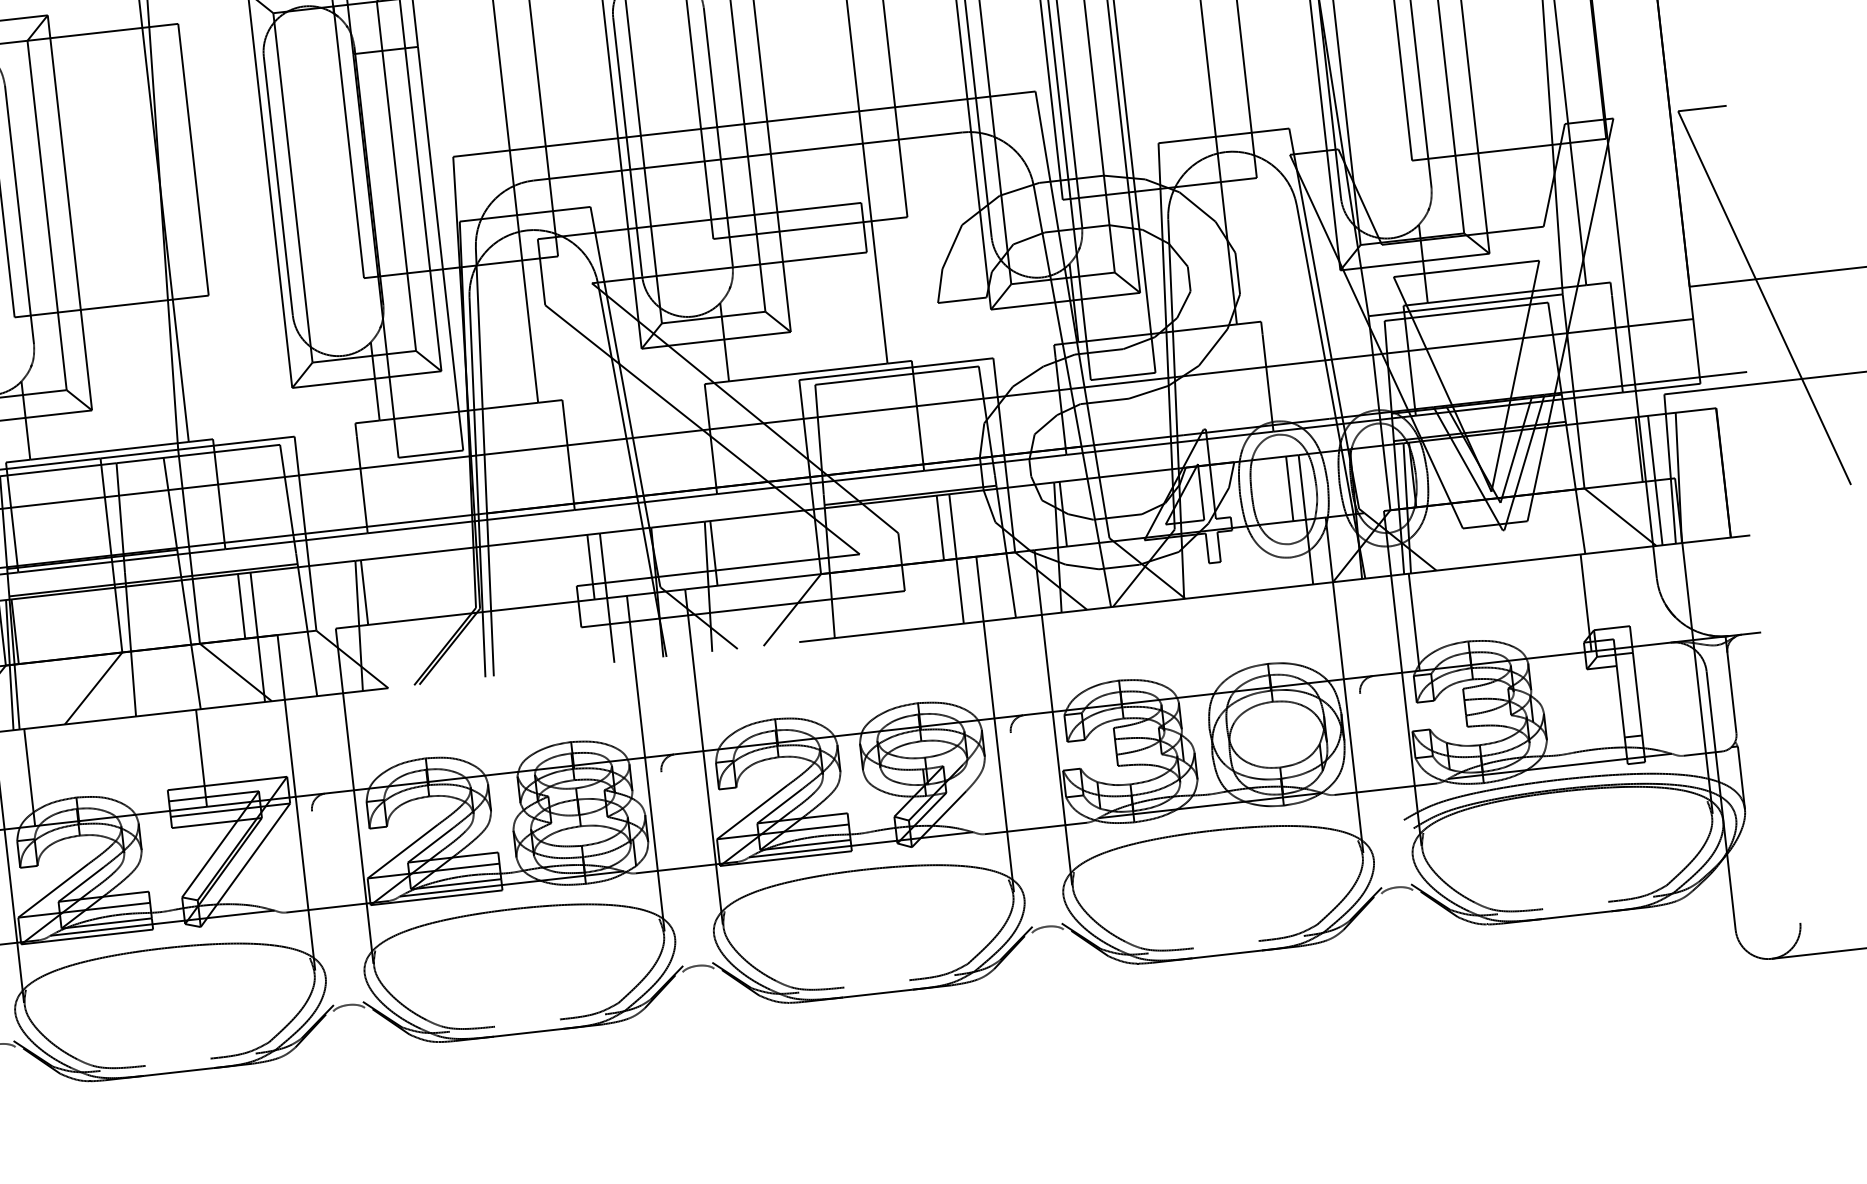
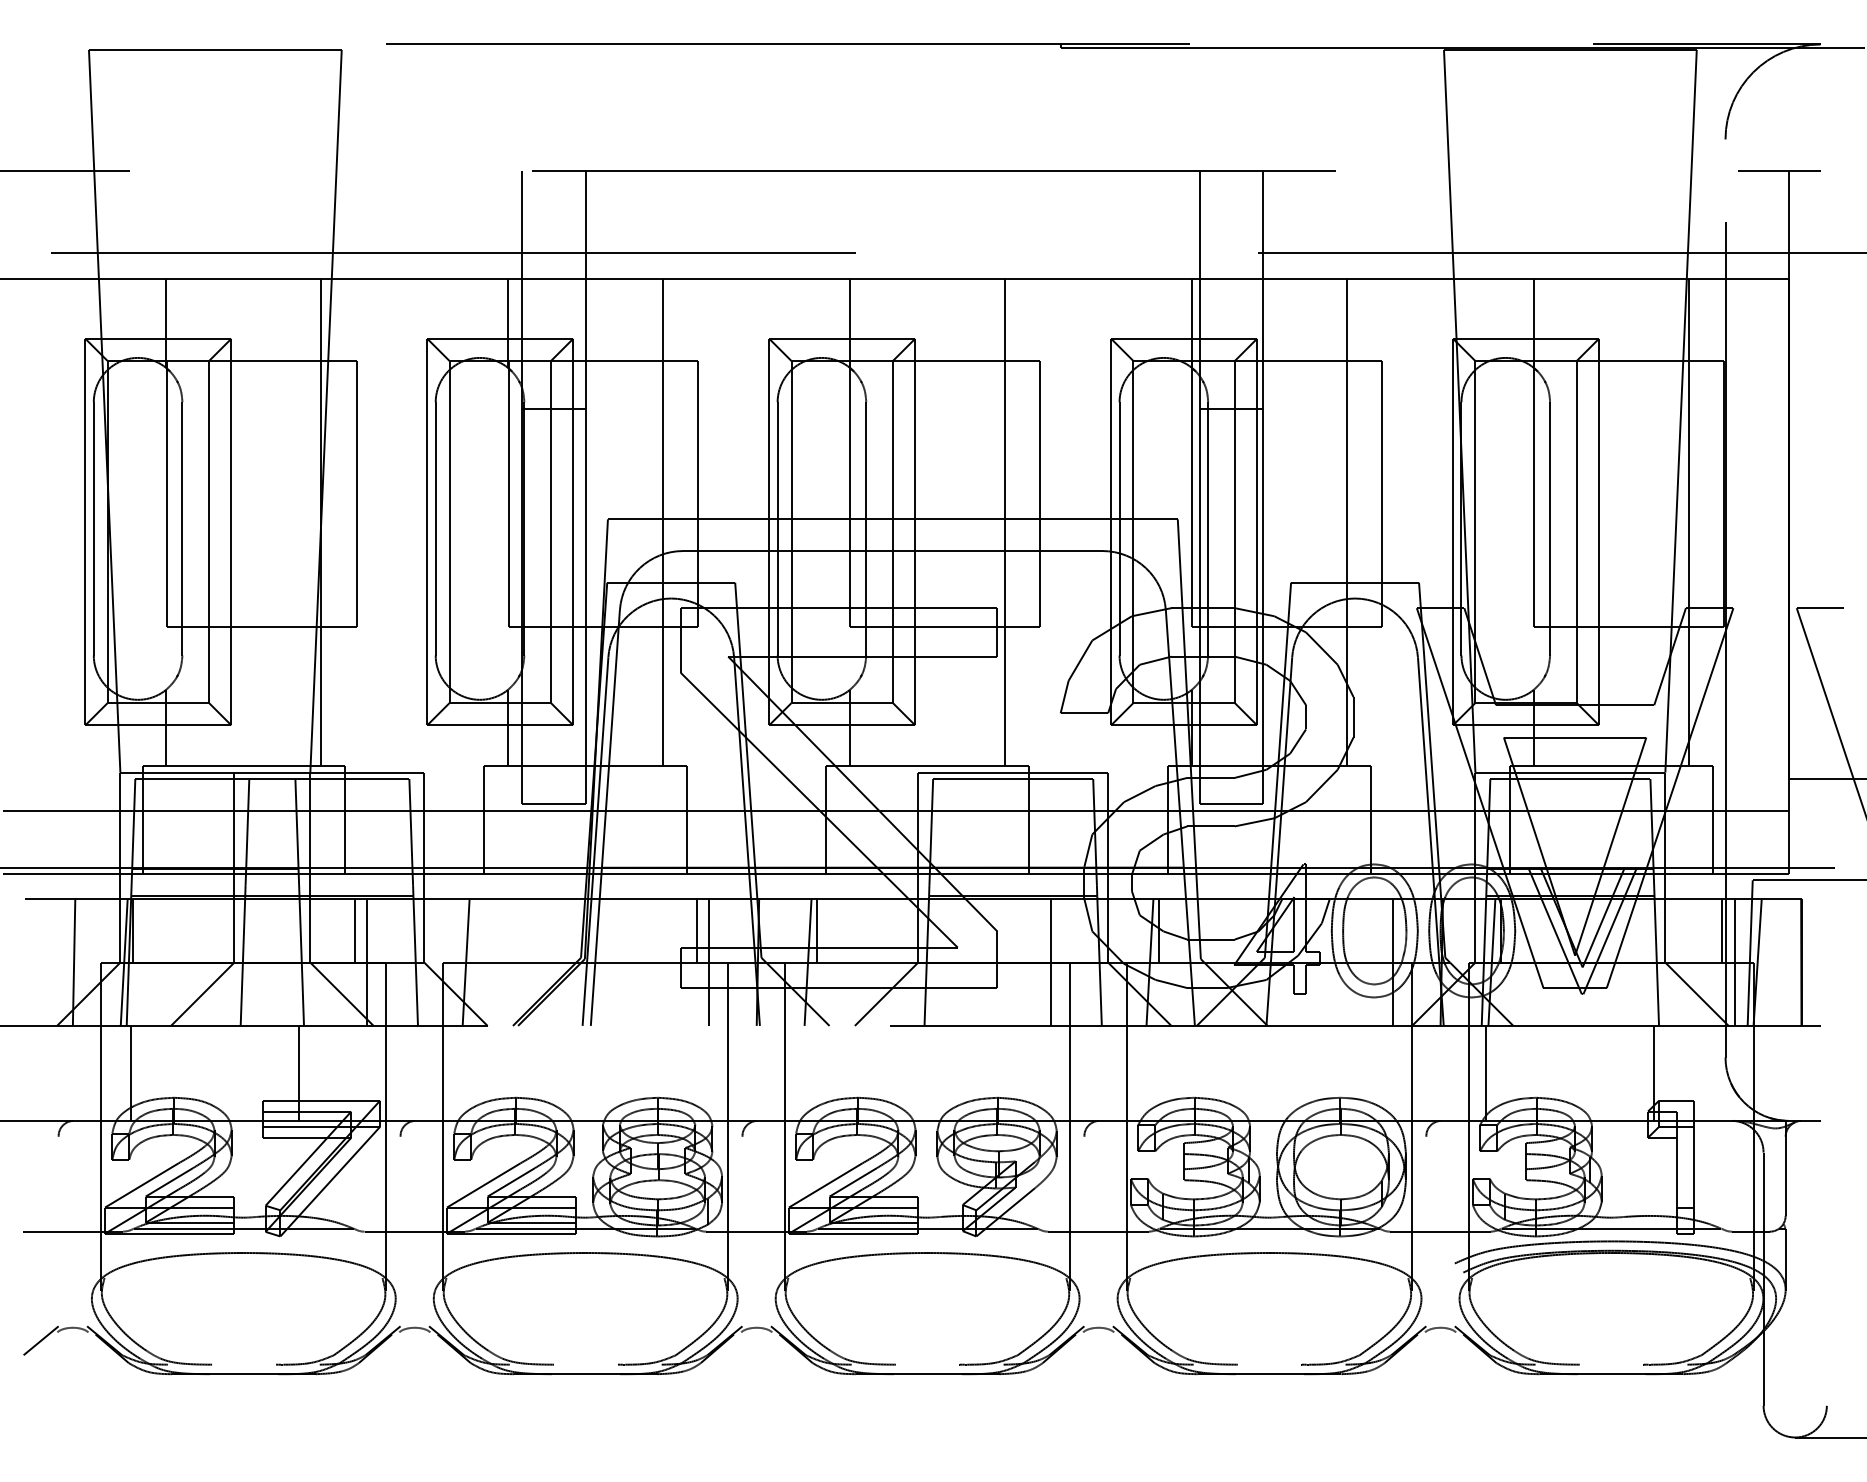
line: (1289, 488) -> (1380, 930), removed
line: (940, 527) -> (1038, 930), removed
line: (364, 592) -> (474, 930), removed

